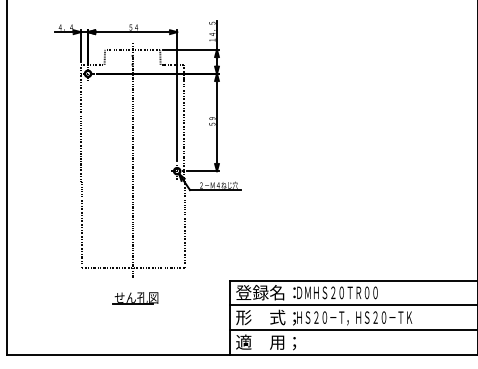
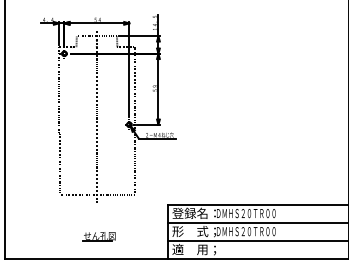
part: (134, 298) -> (98, 236), moved
text: (354, 318) -> (258, 232), ＨＳ２０－Ｔ，ＨＳ２０－ＴＫ -> ＤＭＨＳ２０ＴＲ００

